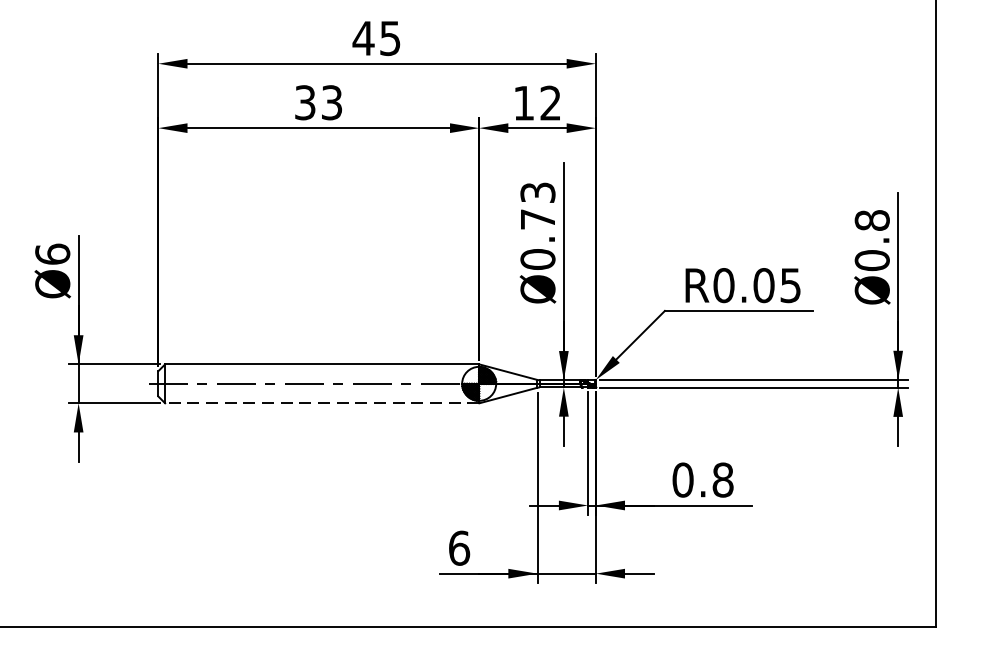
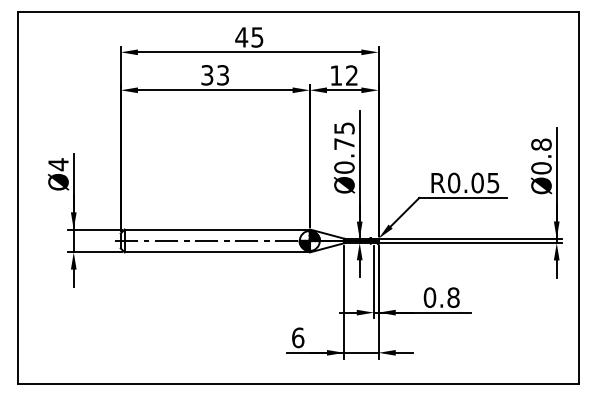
text: (538, 191) -> (344, 127), Ø0.73 -> Ø0.75
text: (52, 254) -> (58, 164), Ø6 -> Ø4
line: (322, 403) -> (217, 252), dashed -> solid

